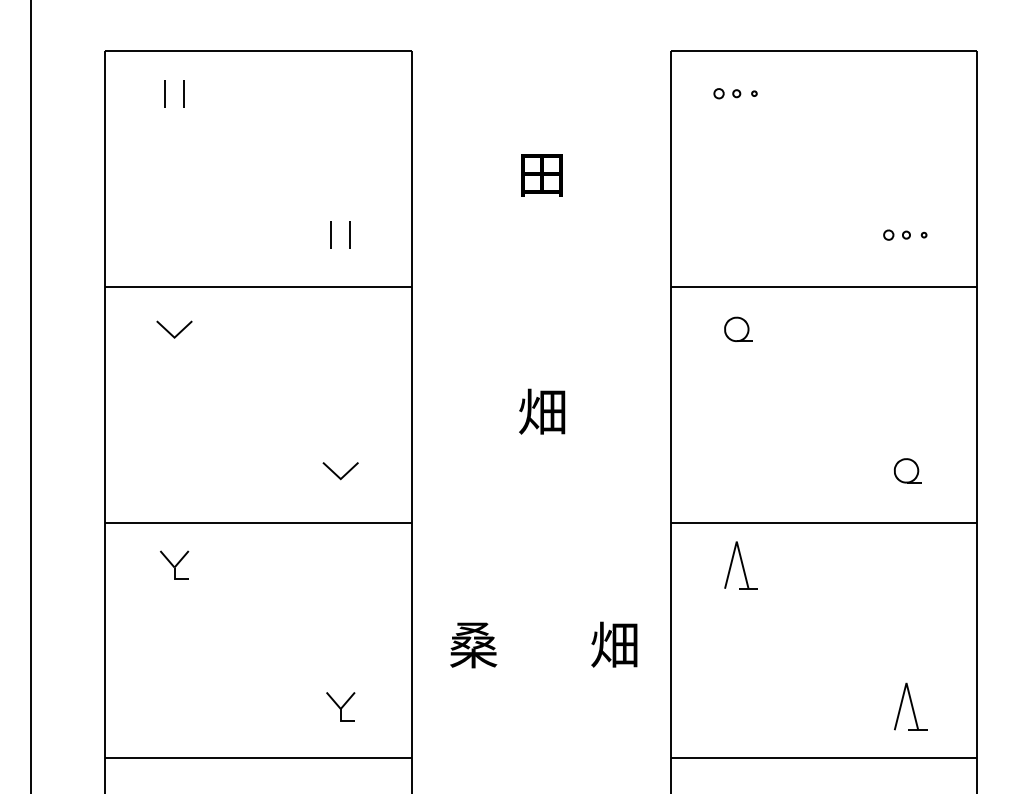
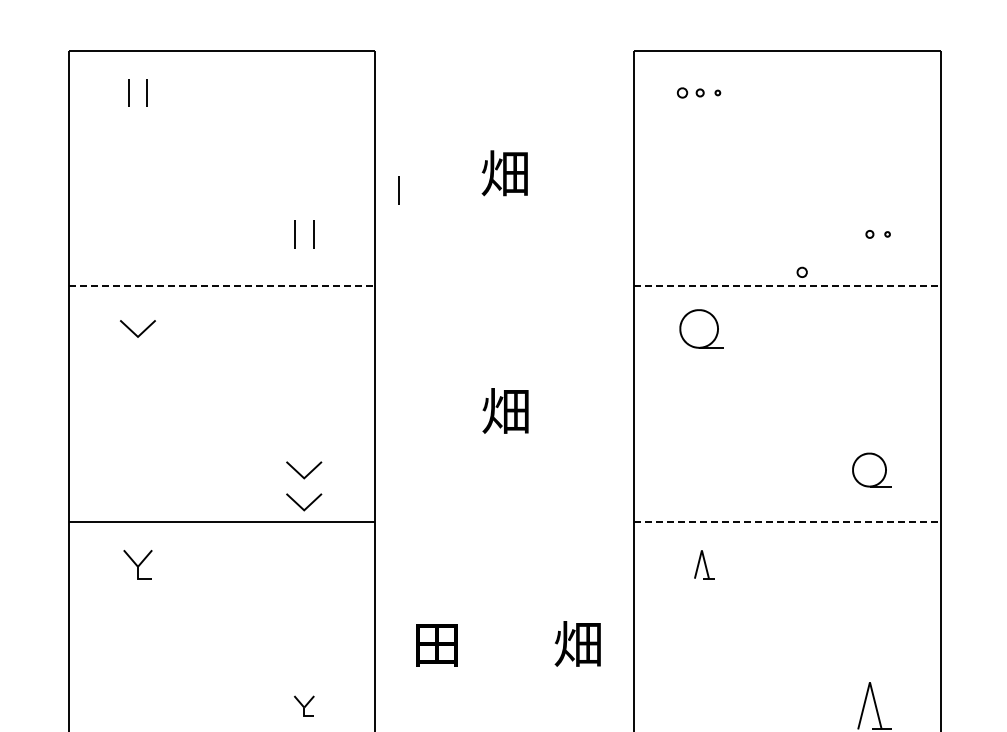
text: (541, 173) -> (504, 172), 田 -> 畑
line: (434, 190) -> (397, 189), added
part: (888, 234) -> (801, 271), moved
line: (258, 287) -> (221, 286), solid -> dashed
line: (824, 287) -> (787, 286), solid -> dashed
part: (738, 328) -> (701, 327), size x1.6
part: (907, 470) -> (870, 469), size x1.4
line: (337, 506) -> (300, 505), added
line: (824, 522) -> (787, 521), solid -> dashed
part: (740, 565) -> (703, 564), size x0.6
text: (473, 645) -> (436, 644), 桑 -> 田
part: (340, 706) -> (303, 705), size x0.7

